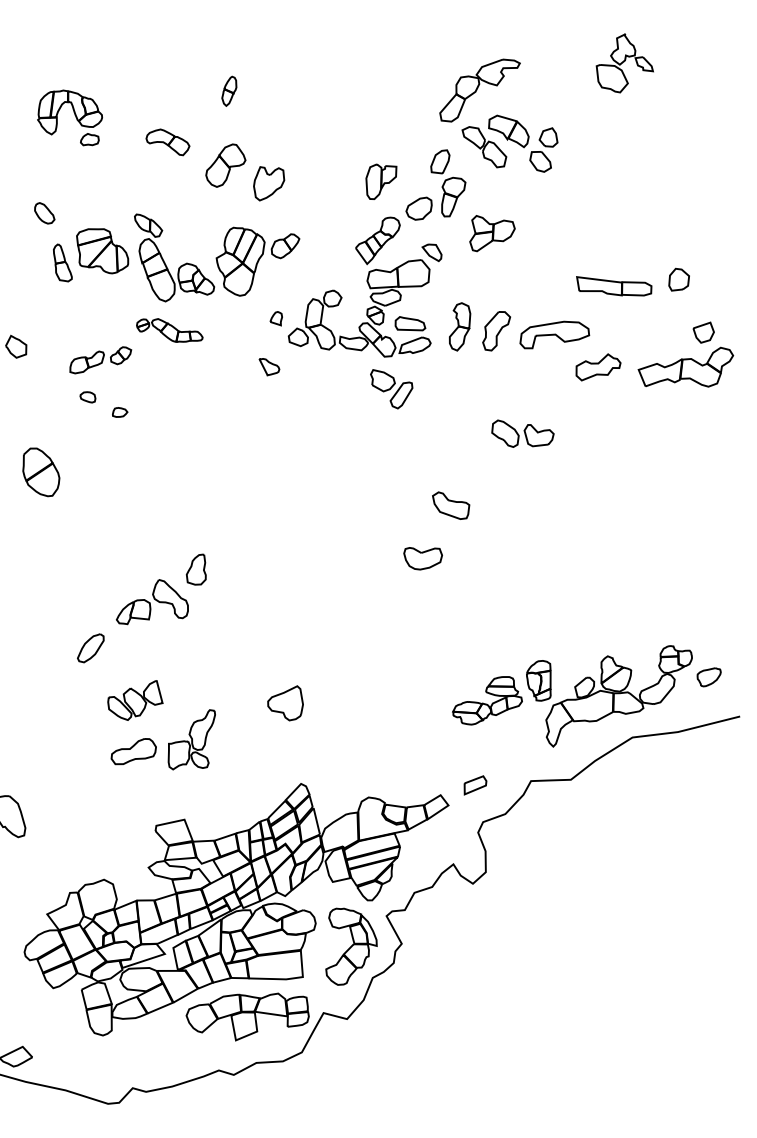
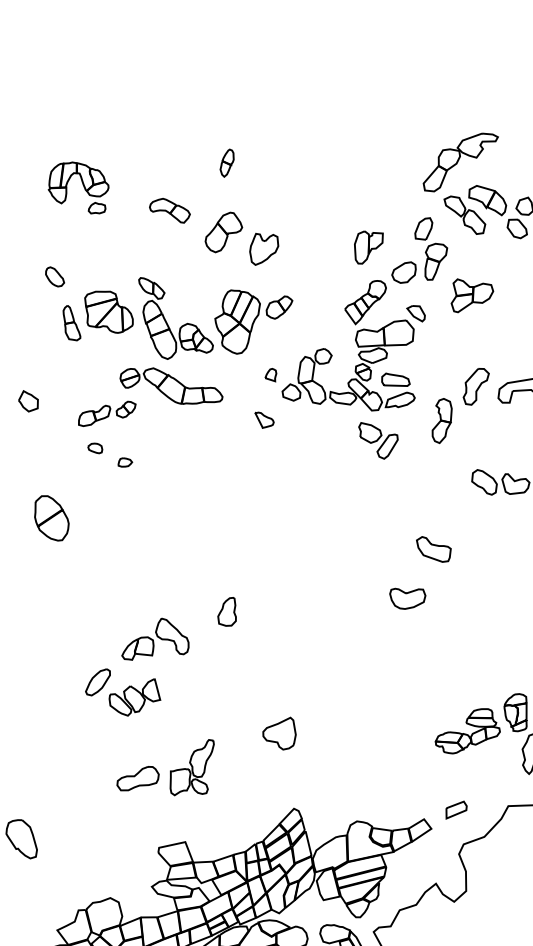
part: (460, 326) -> (442, 420), moved
part: (169, 330) -> (171, 386), size x1.67
part: (195, 569) -> (226, 611), moved
part: (135, 700) -> (134, 697), moved

